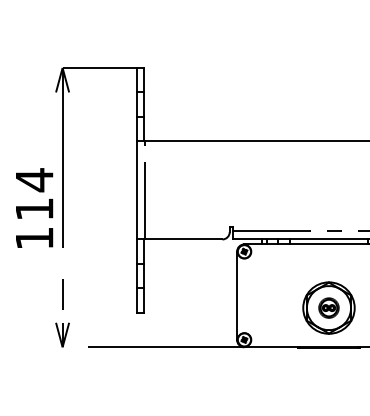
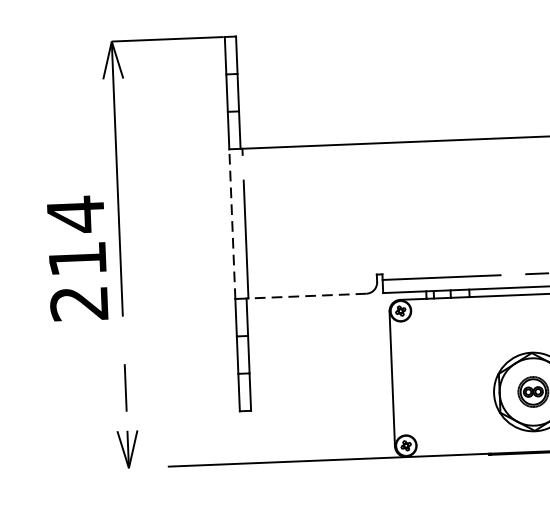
line: (136, 189) -> (232, 222), solid -> dashed
text: (34, 238) -> (79, 303), 114 -> 214
line: (183, 239) -> (306, 296), solid -> dashed

